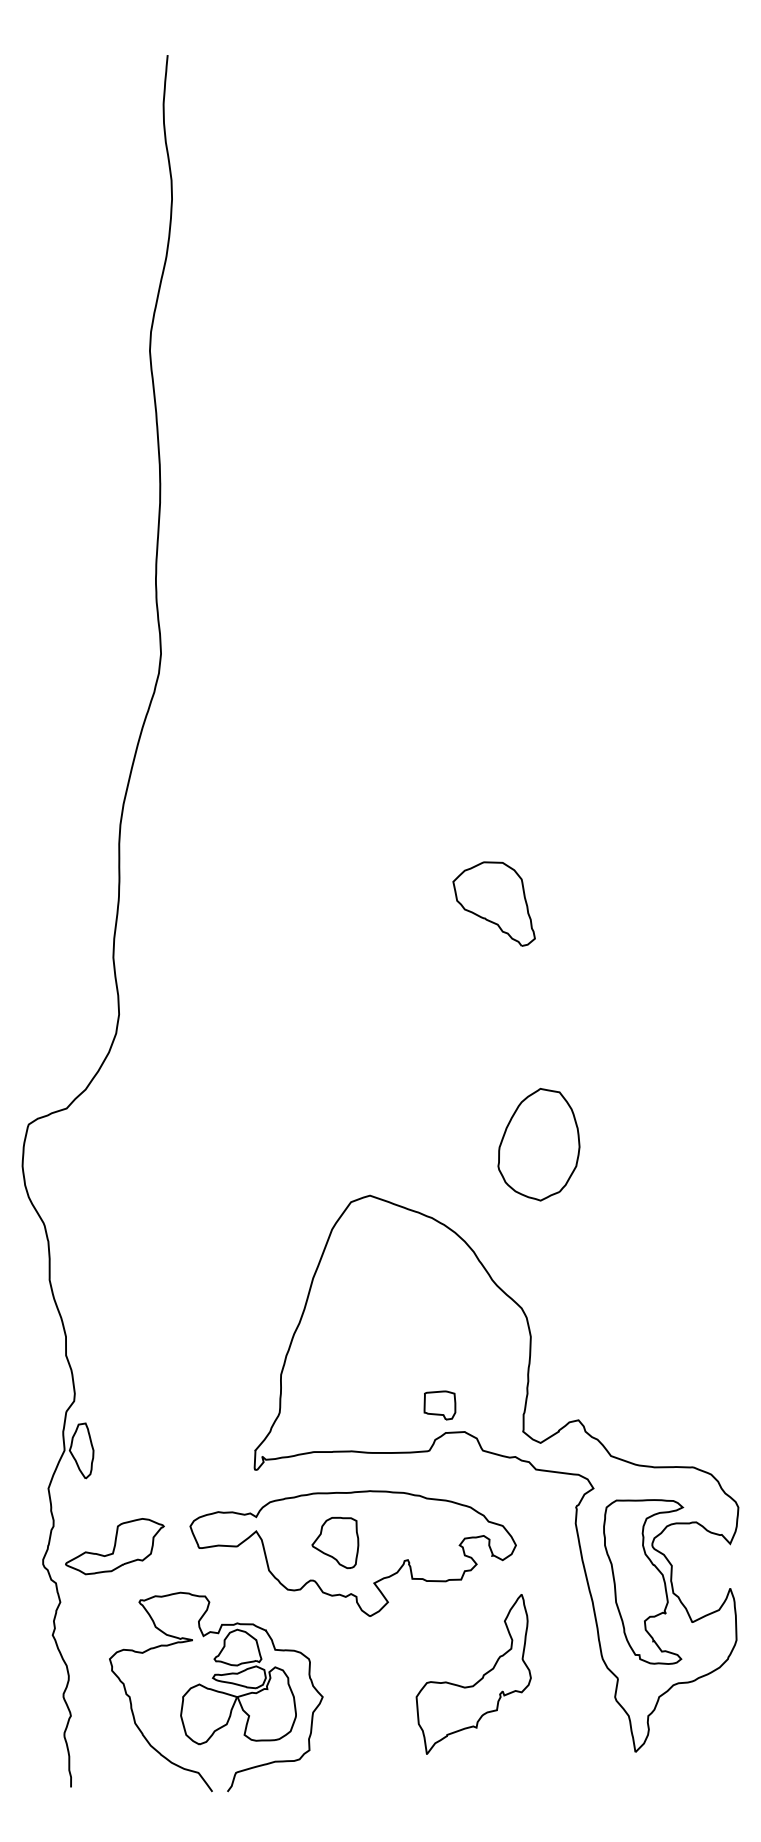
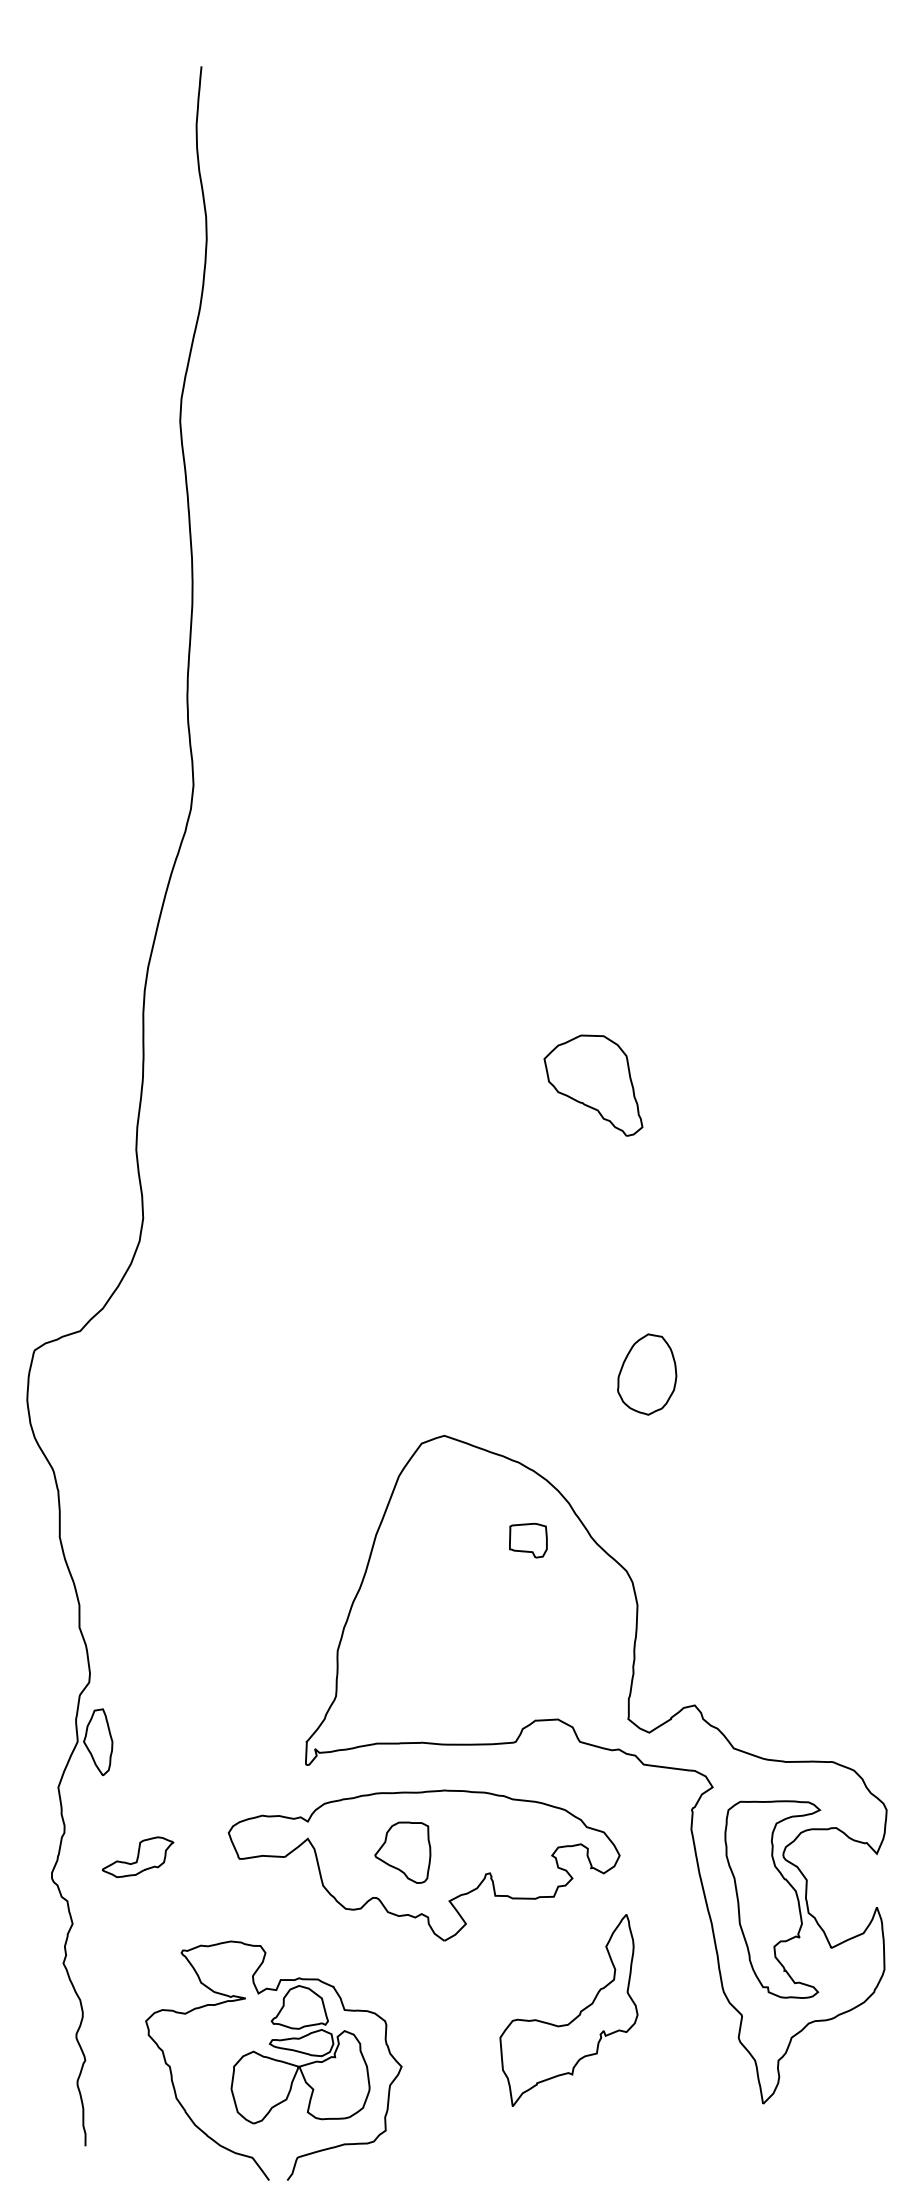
part: (538, 1144) -> (646, 1374), size x0.6
part: (440, 1405) -> (528, 1540), moved
part: (114, 1546) -> (137, 1857), size x0.6
part: (216, 1691) -> (273, 2060), moved

